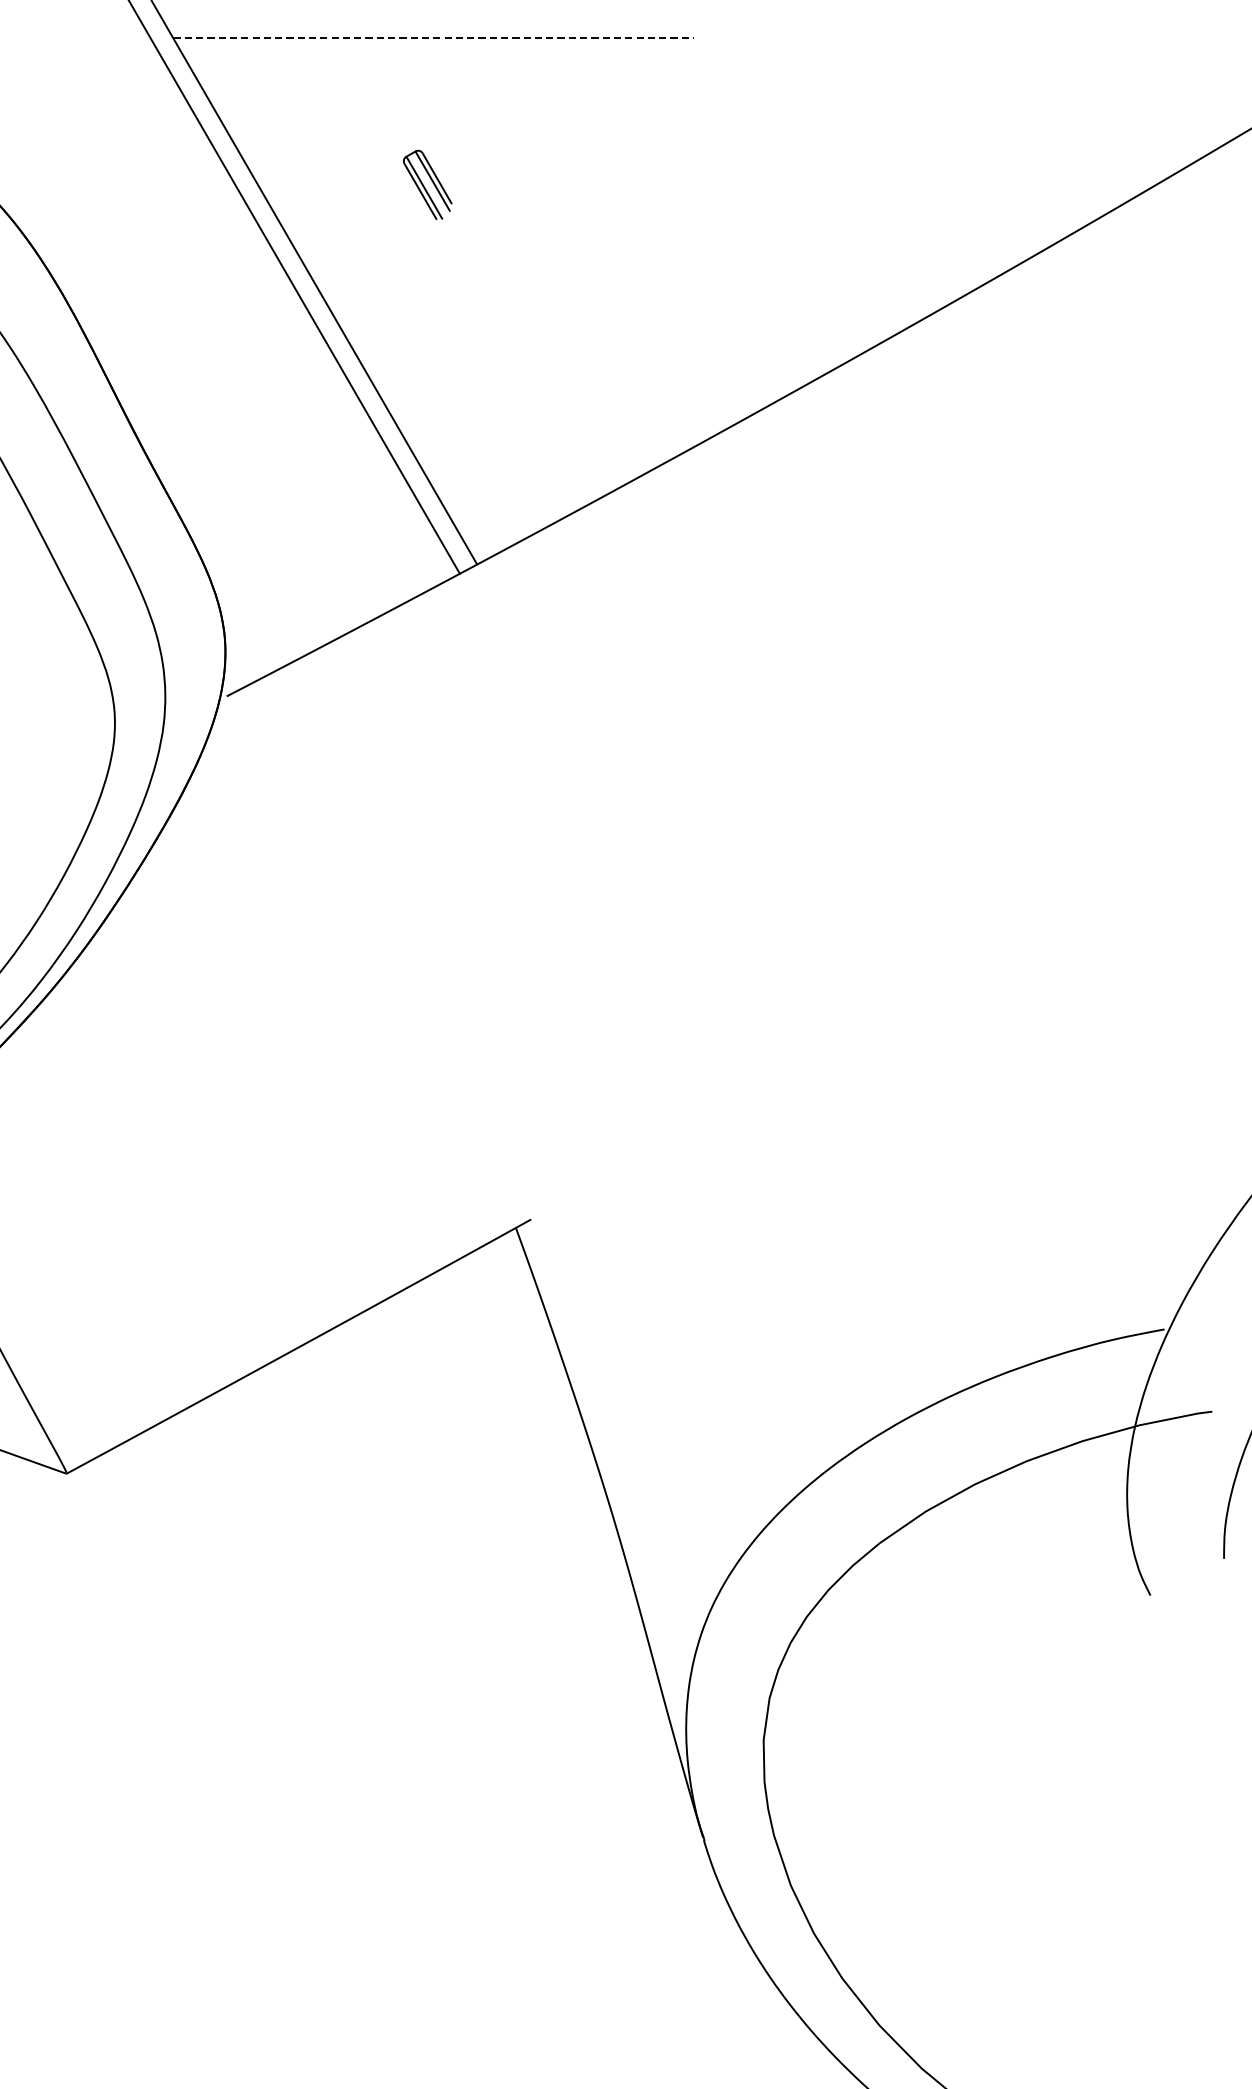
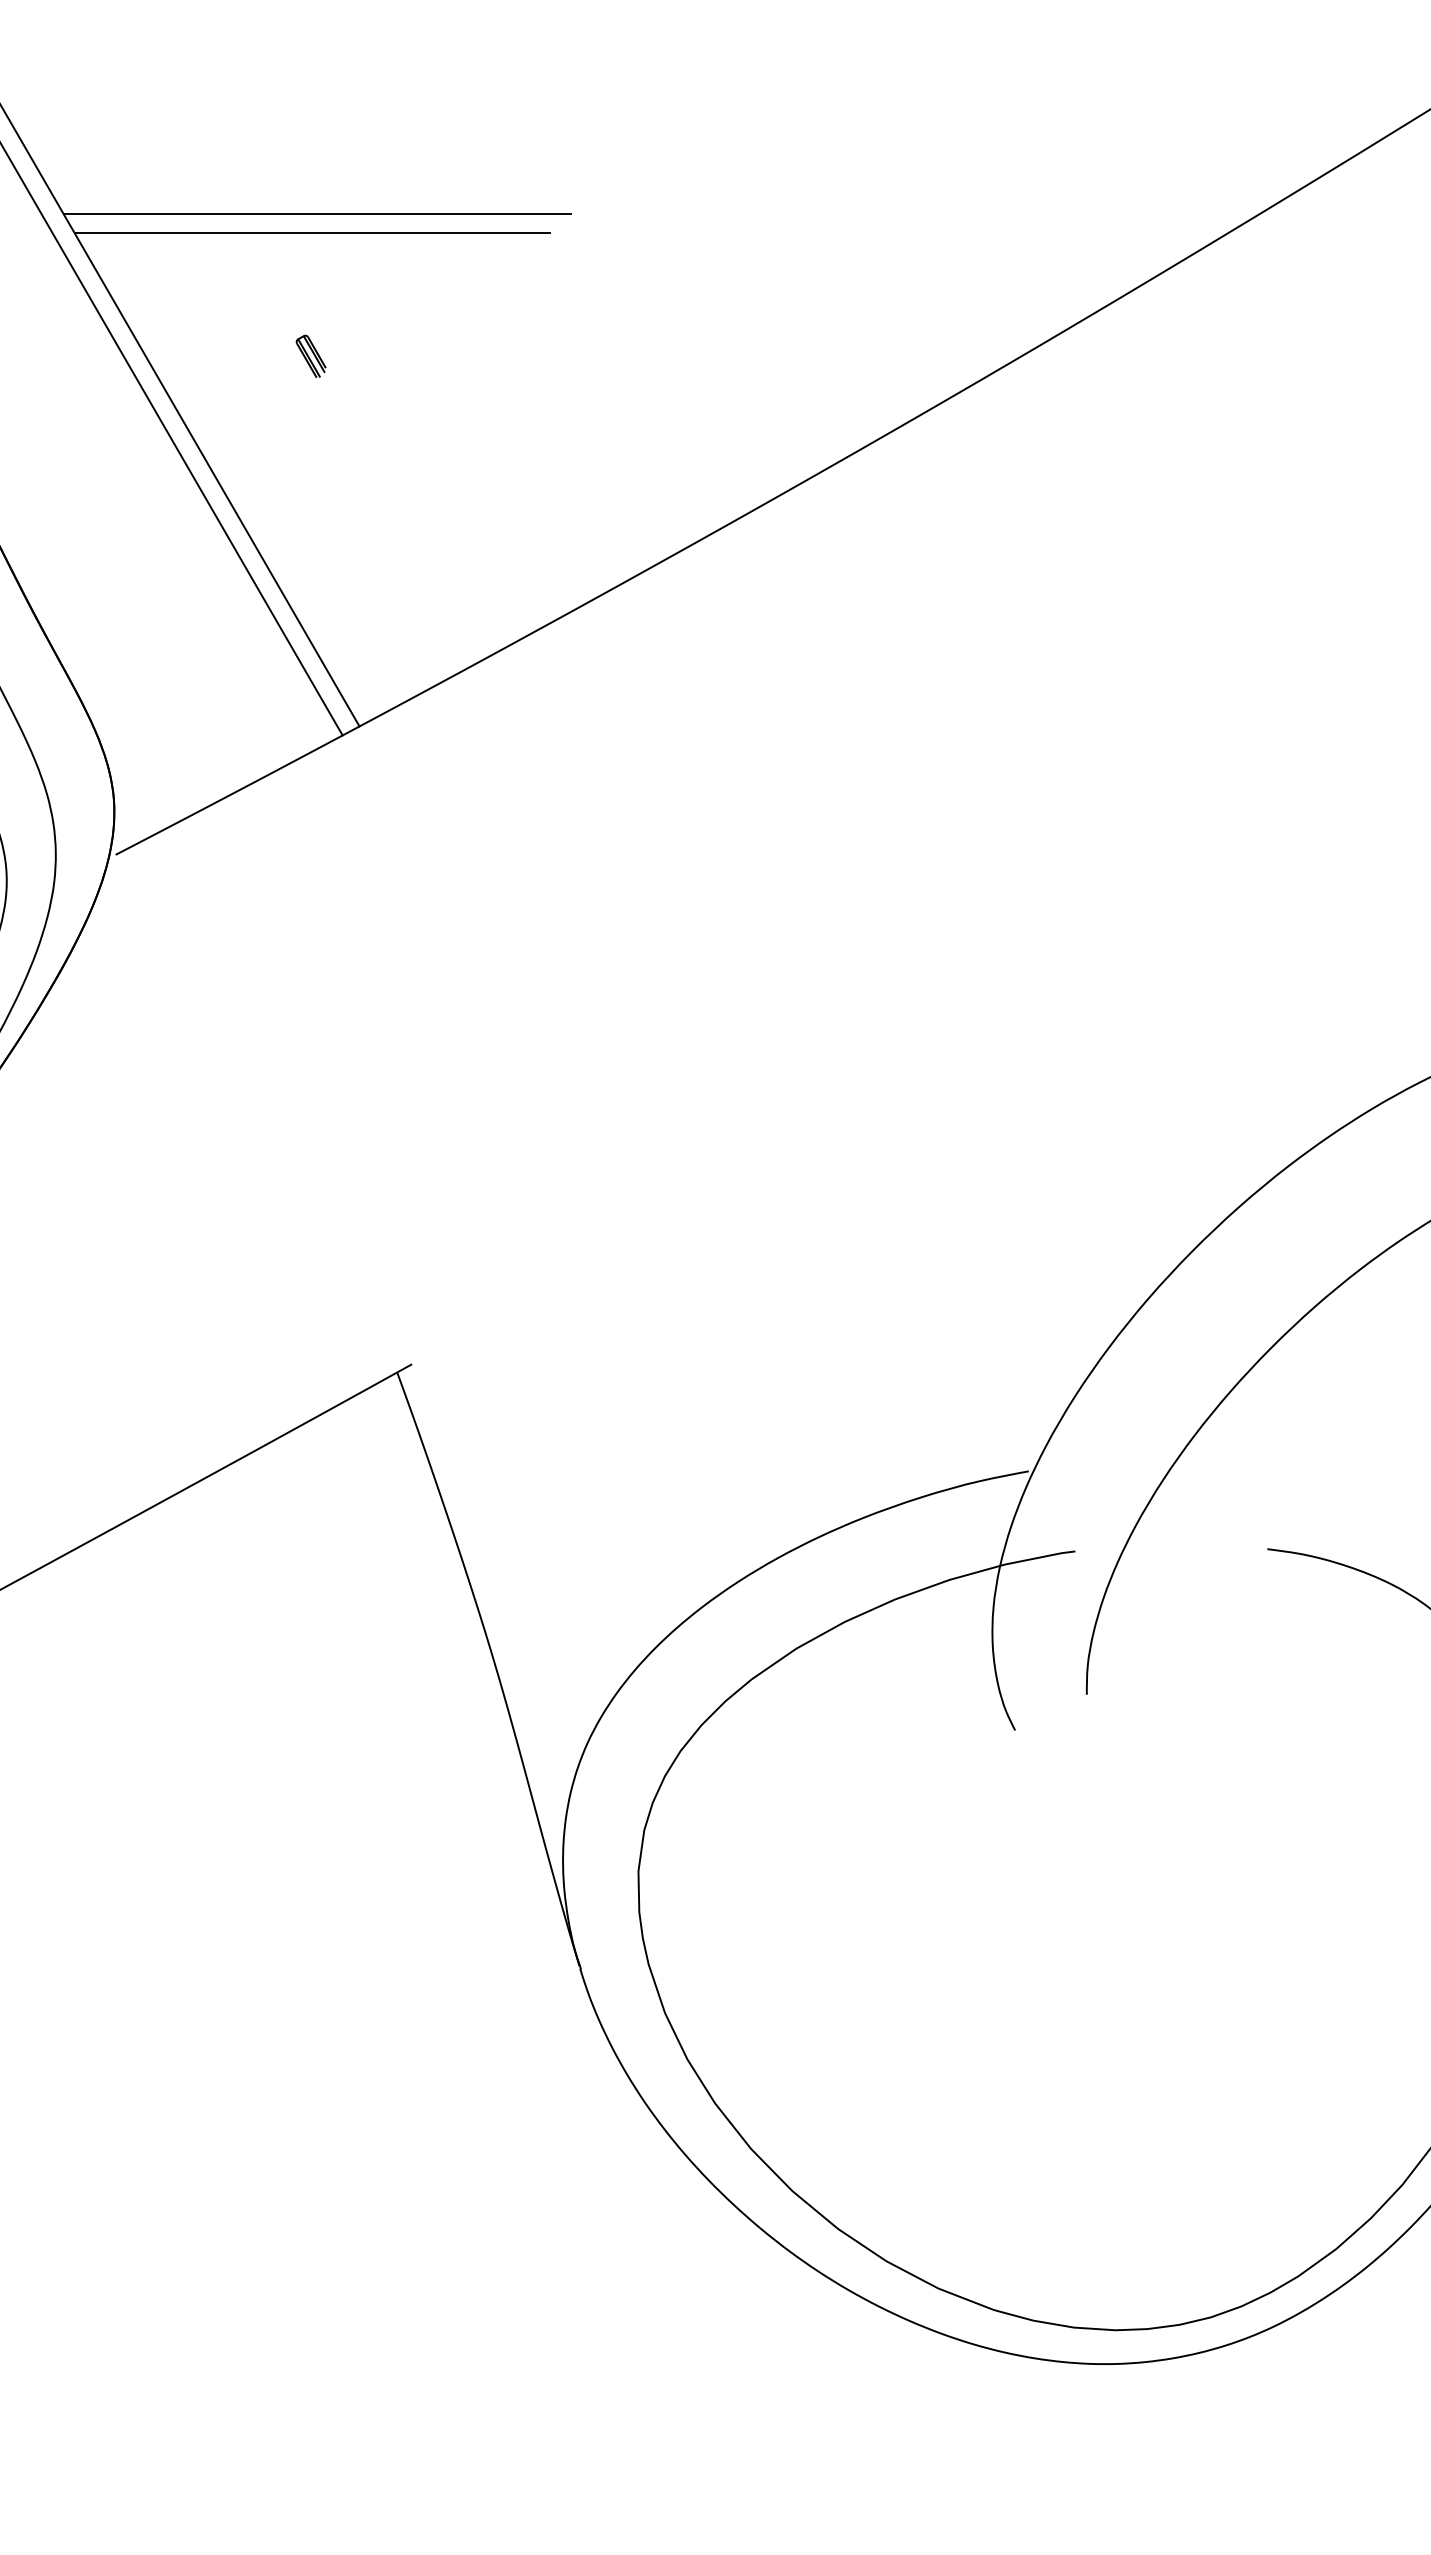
line: (434, 38) -> (317, 214), dashed -> solid
line: (428, 58) -> (312, 233), added
part: (426, 183) -> (310, 355), size x0.62

